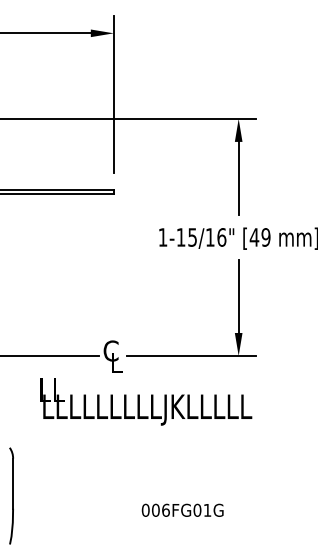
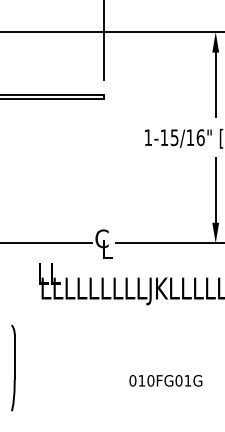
text: (160, 509) -> (146, 380), 006FG01G -> 010FG01G

